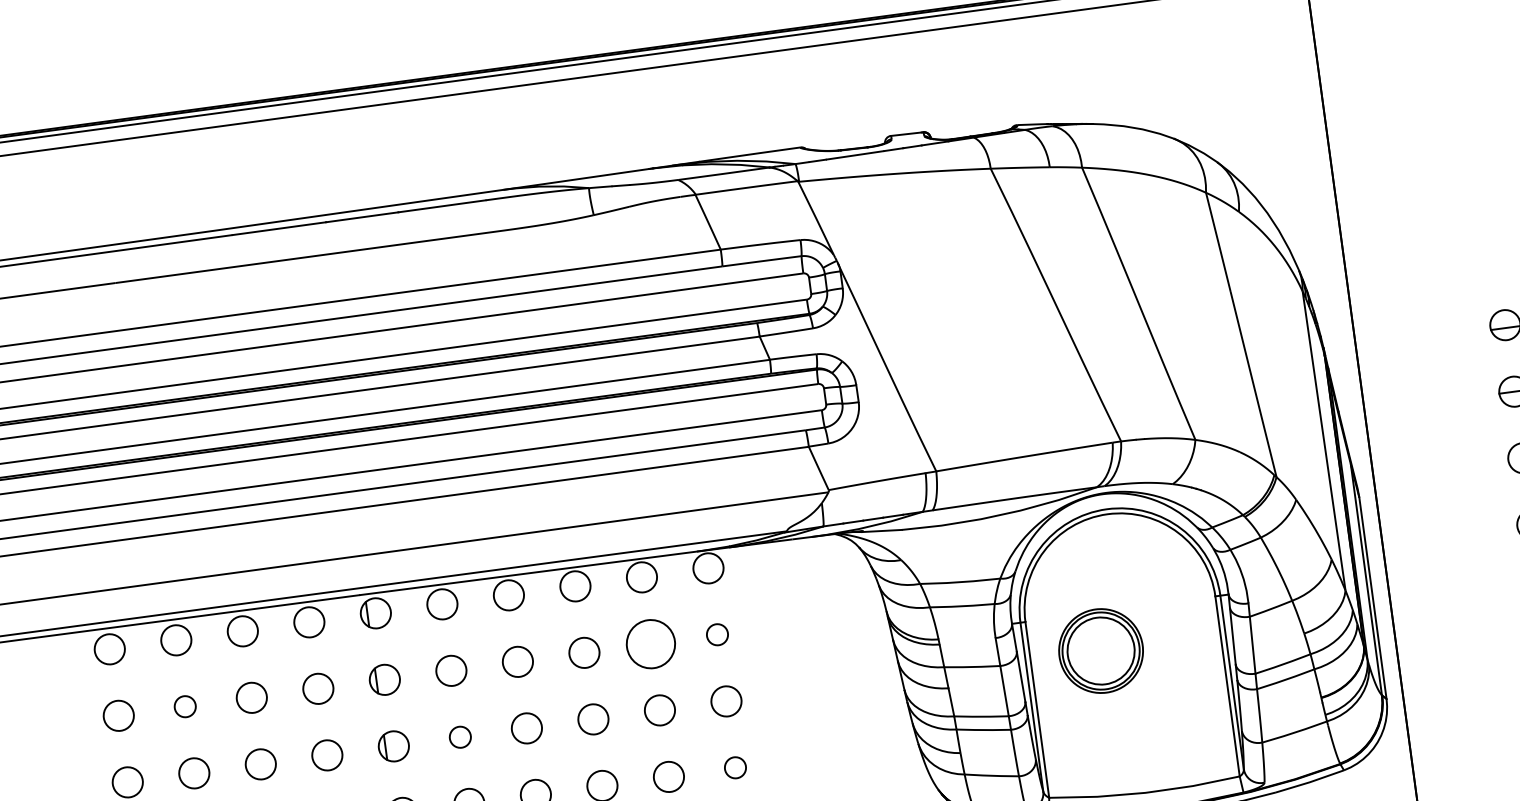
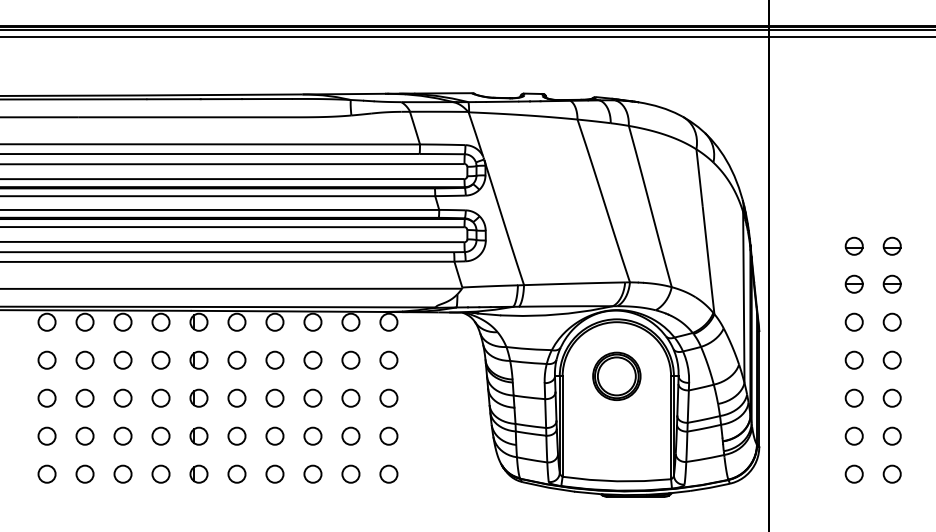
circle: (716, 633) -> (388, 359), size x1.43
circle: (649, 642) -> (350, 359), size x0.62
part: (1100, 649) -> (616, 375), moved
circle: (184, 705) -> (84, 359), size x1.43
circle: (459, 736) -> (236, 397), size x1.43
circle: (734, 766) -> (388, 435), size x1.43

